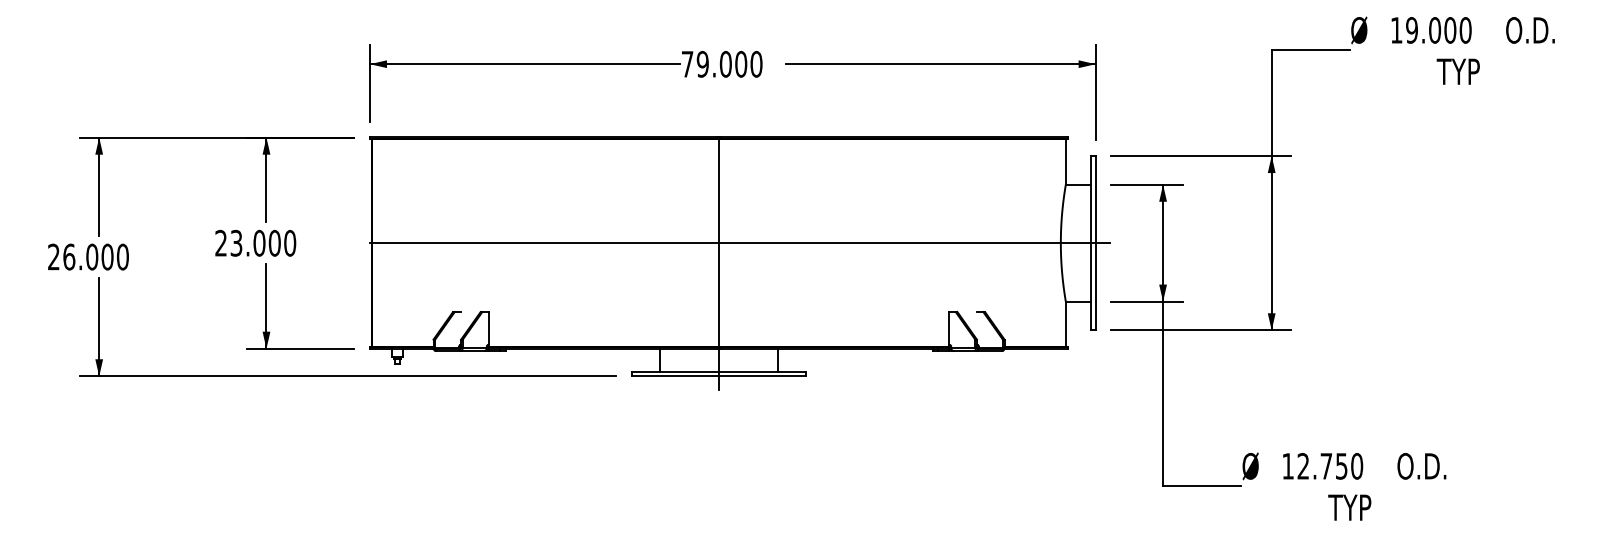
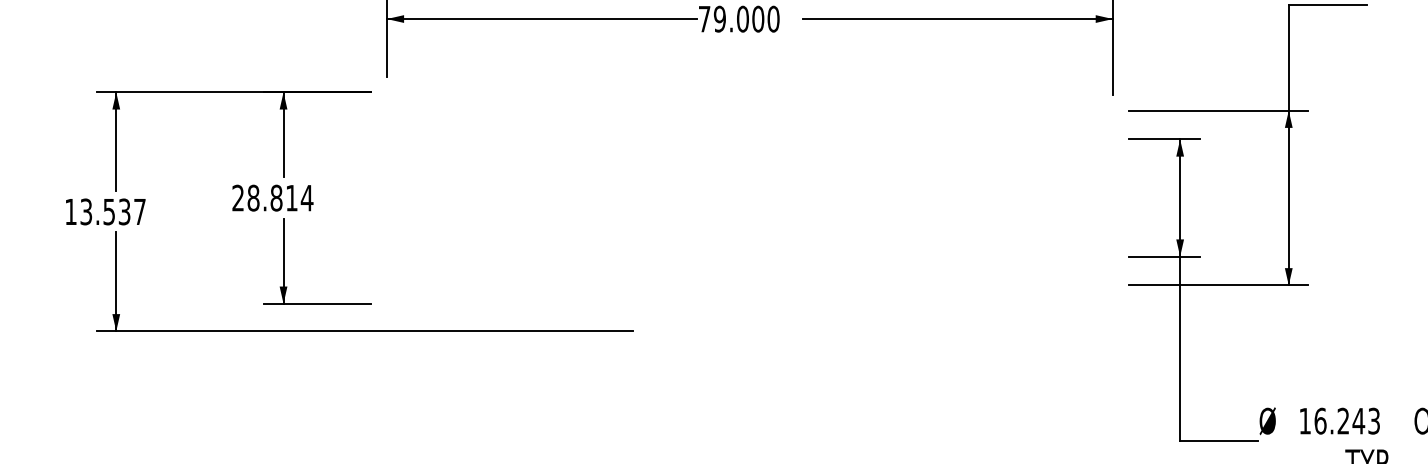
text: (263, 242) -> (280, 197), 23.000 -> 28.814
text: (88, 256) -> (105, 211), 26.000 -> 13.537
part: (739, 263) -> (756, 218), removed
text: (1330, 465) -> (1347, 420), 12.750 -> 16.243

